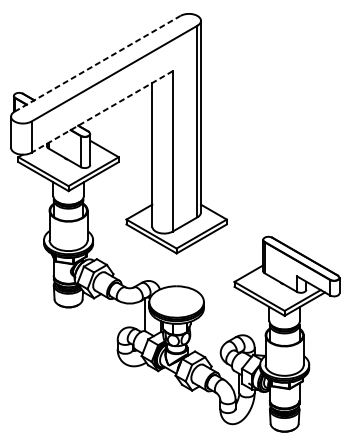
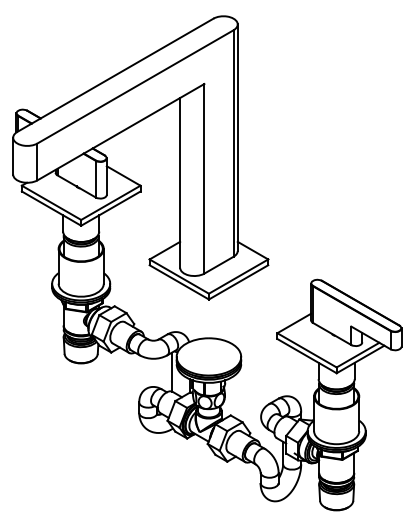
line: (97, 63) -> (115, 75), dashed -> solid
line: (101, 112) -> (120, 132), dashed -> solid

